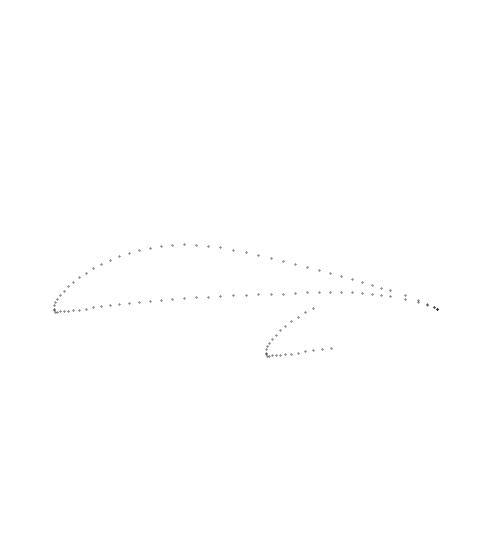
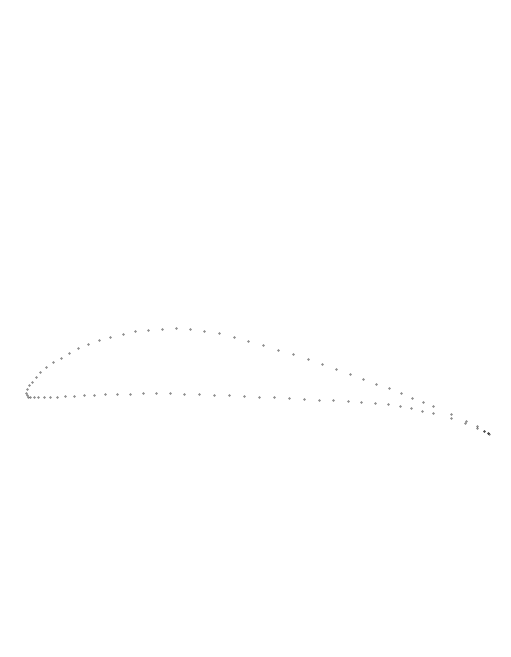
part: (291, 322) -> (311, 434), removed

